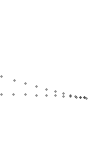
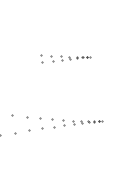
part: (66, 38) -> (65, 55), added

